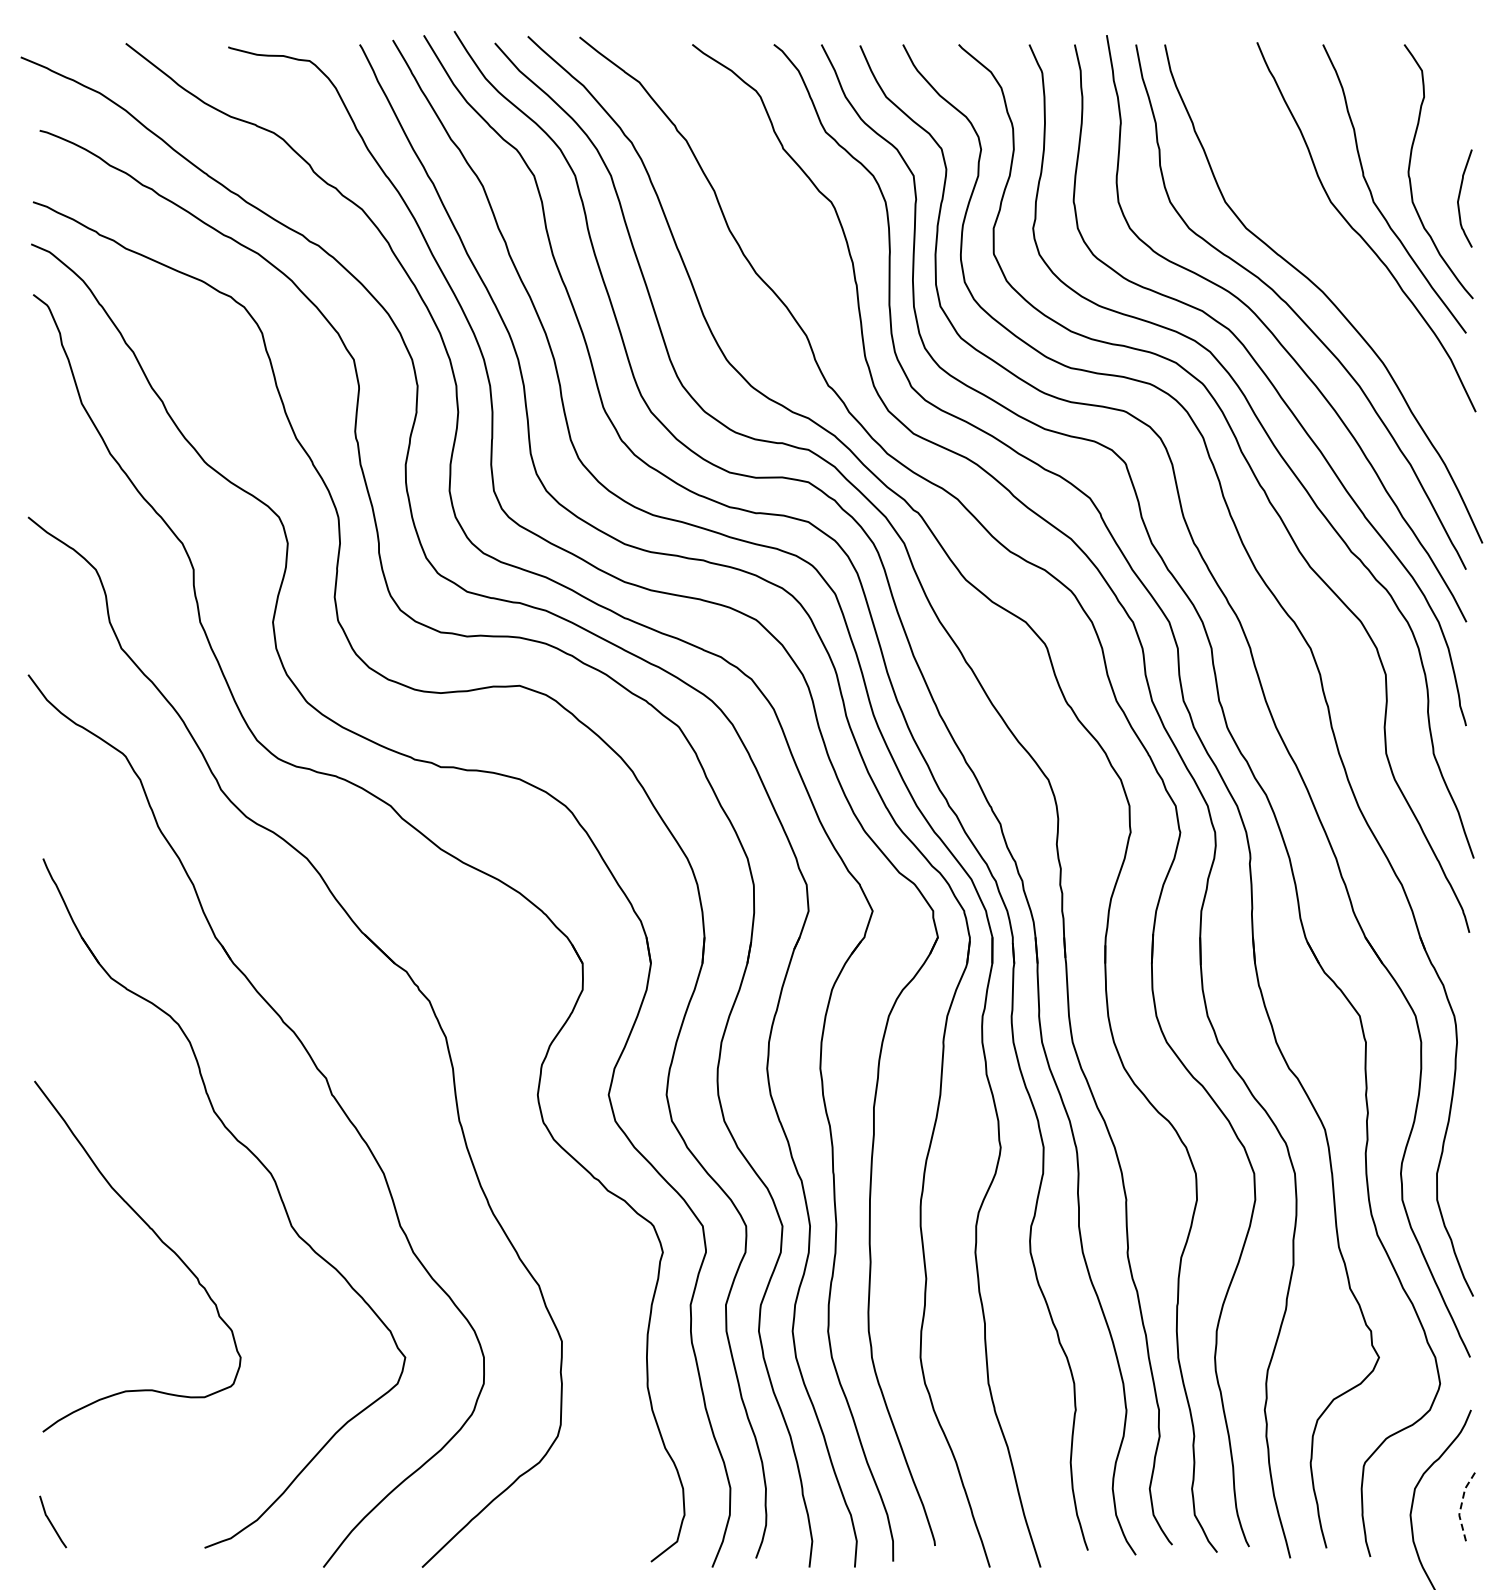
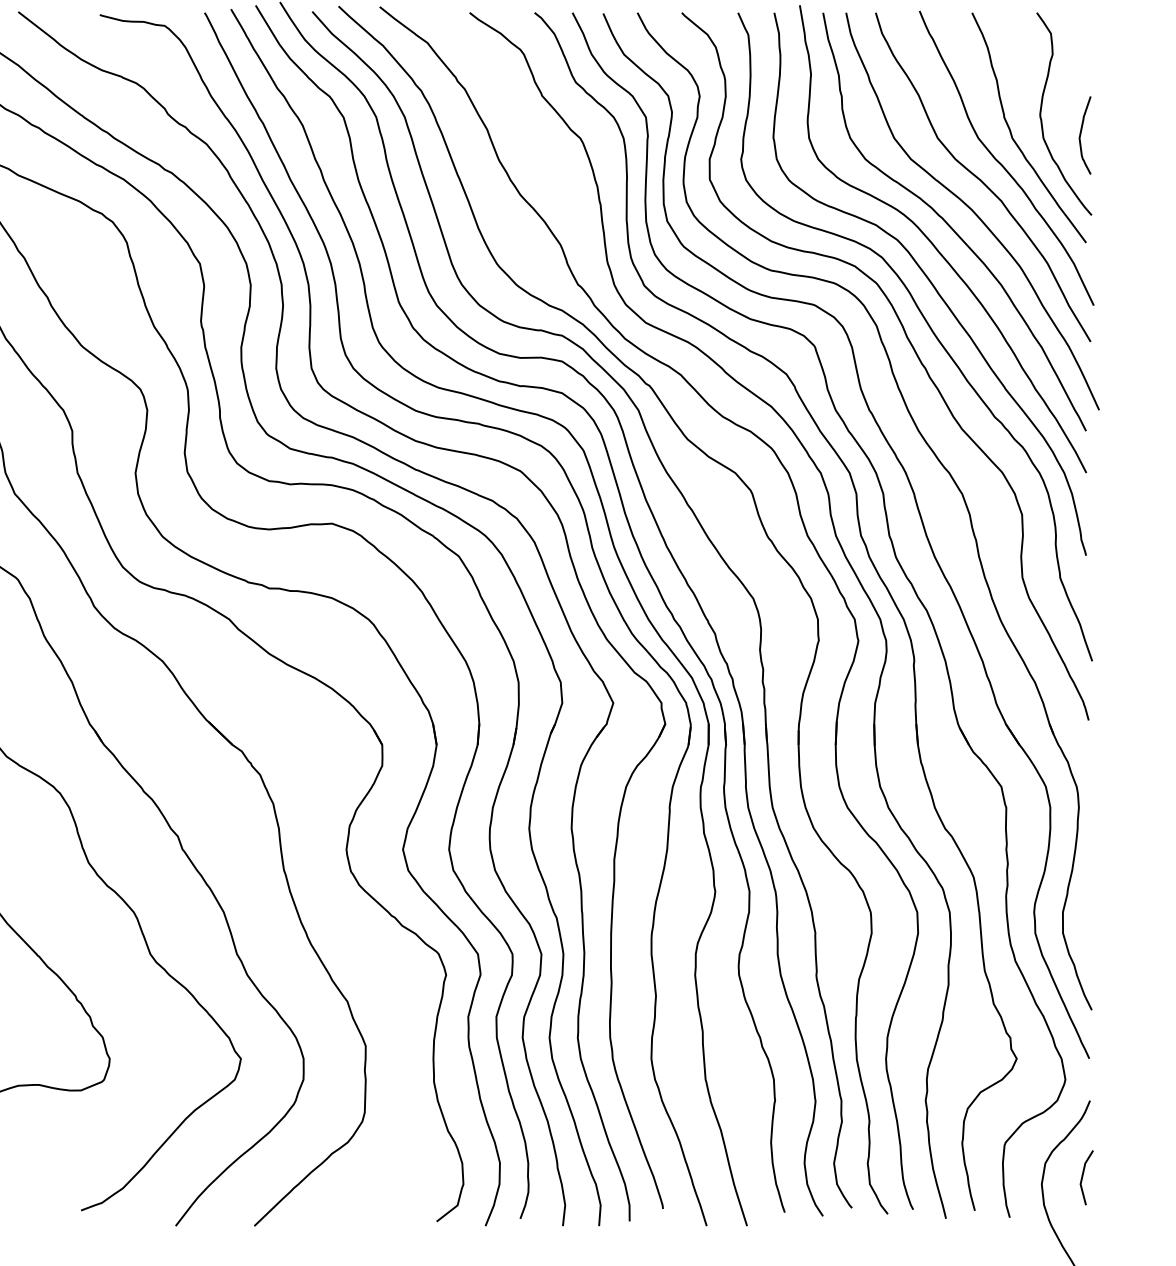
curve: (1333, 253) -> (980, 179), added
line: (1461, 1506) -> (1082, 1177), dashed -> solid

